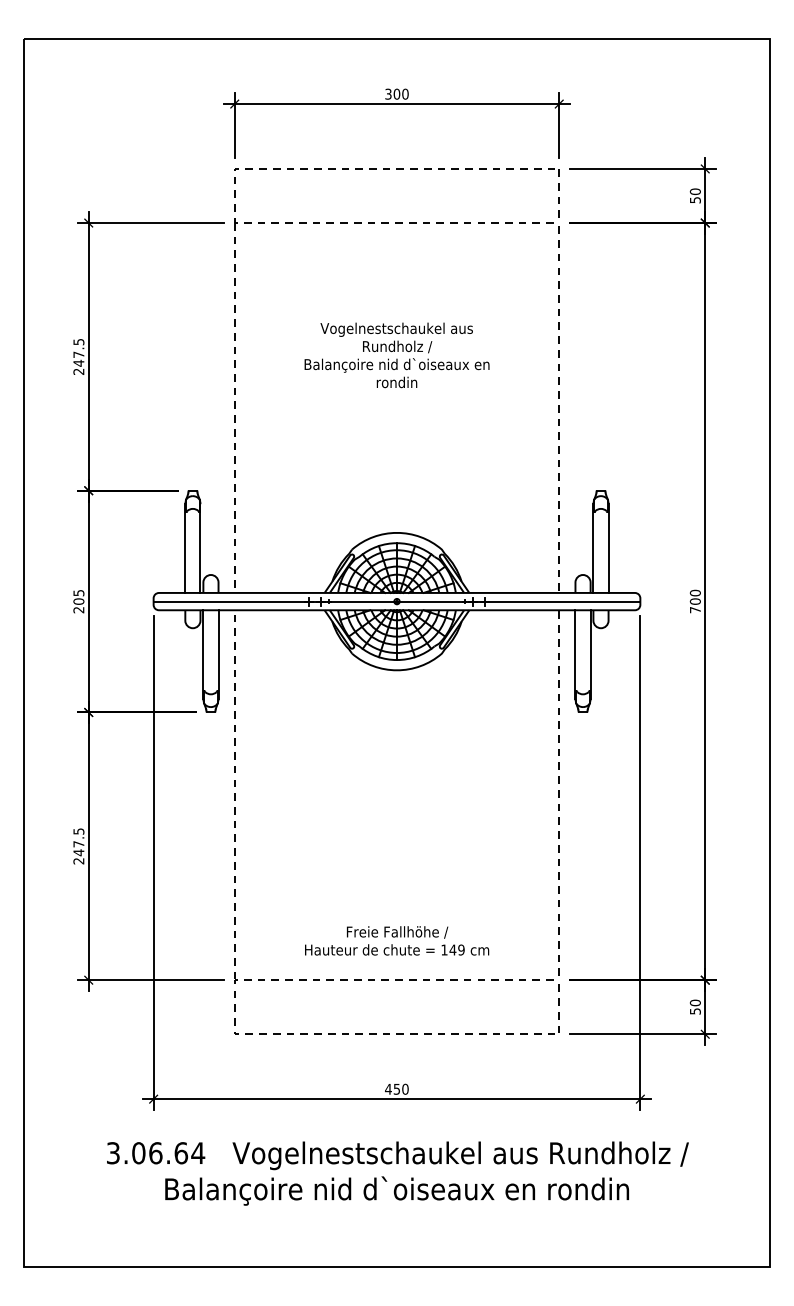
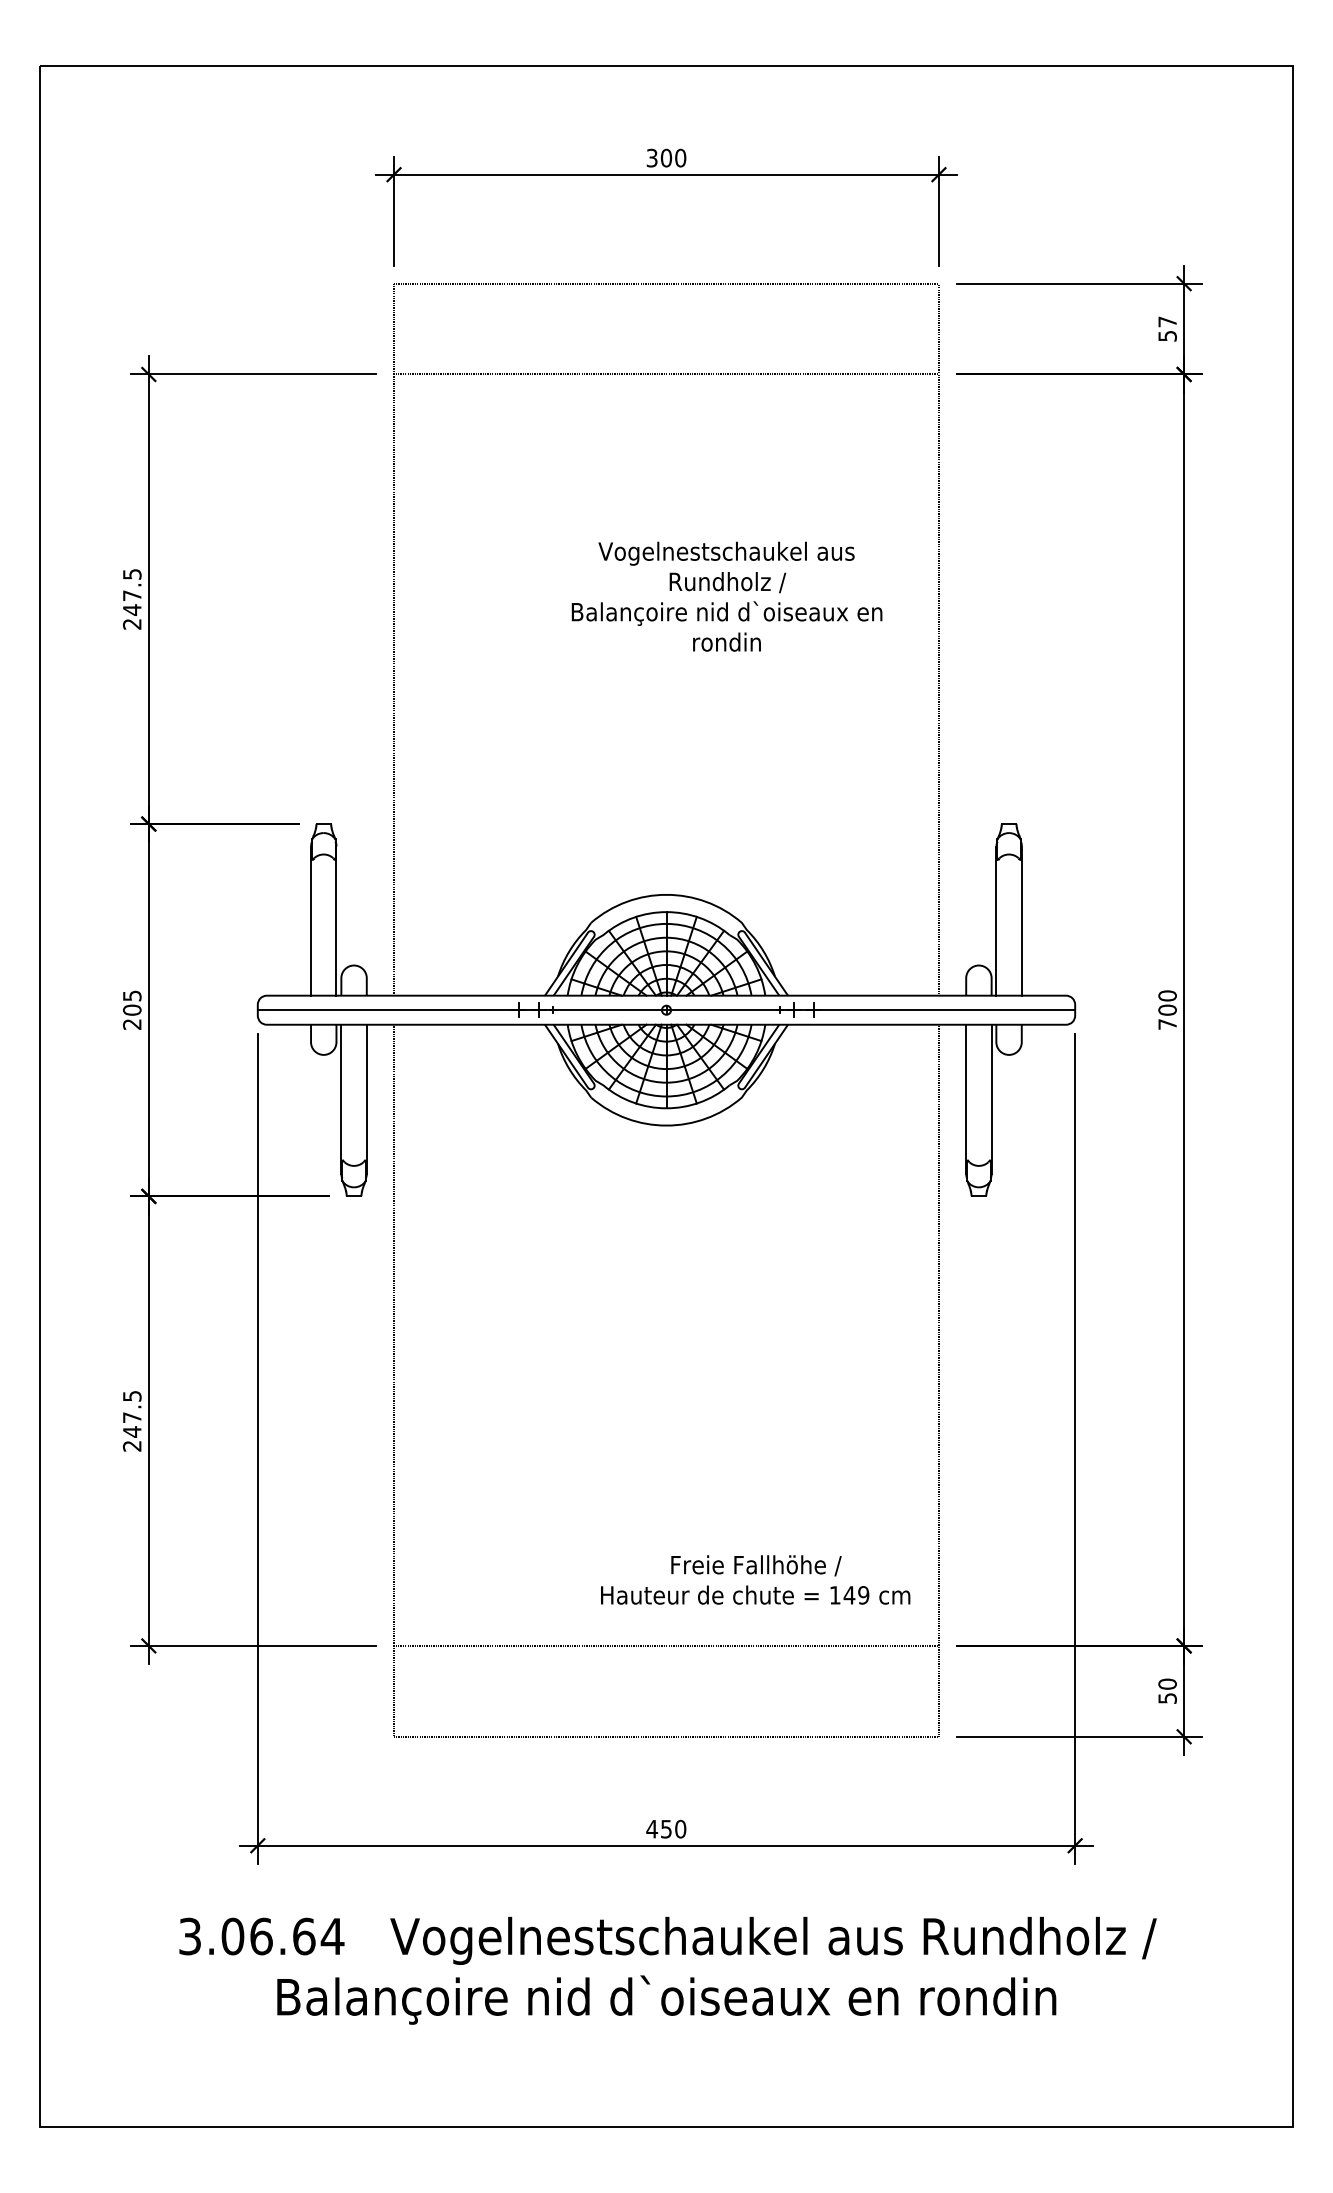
text: (694, 191) -> (1166, 321), 50 -> 57
text: (396, 355) -> (726, 596), moved
text: (397, 940) -> (756, 1579), moved

